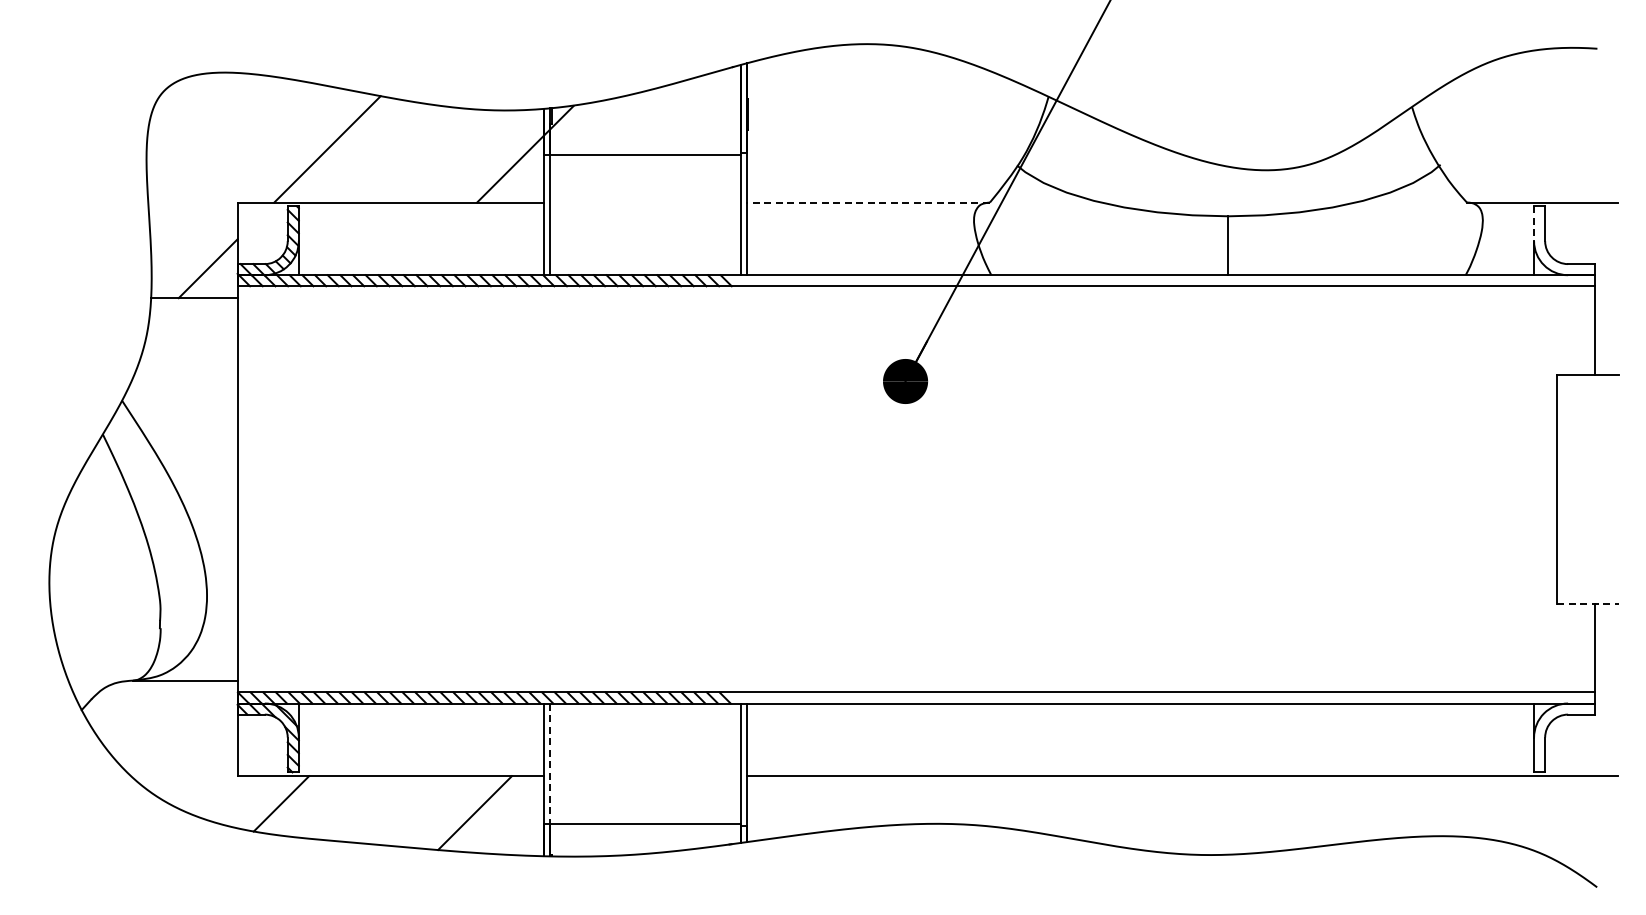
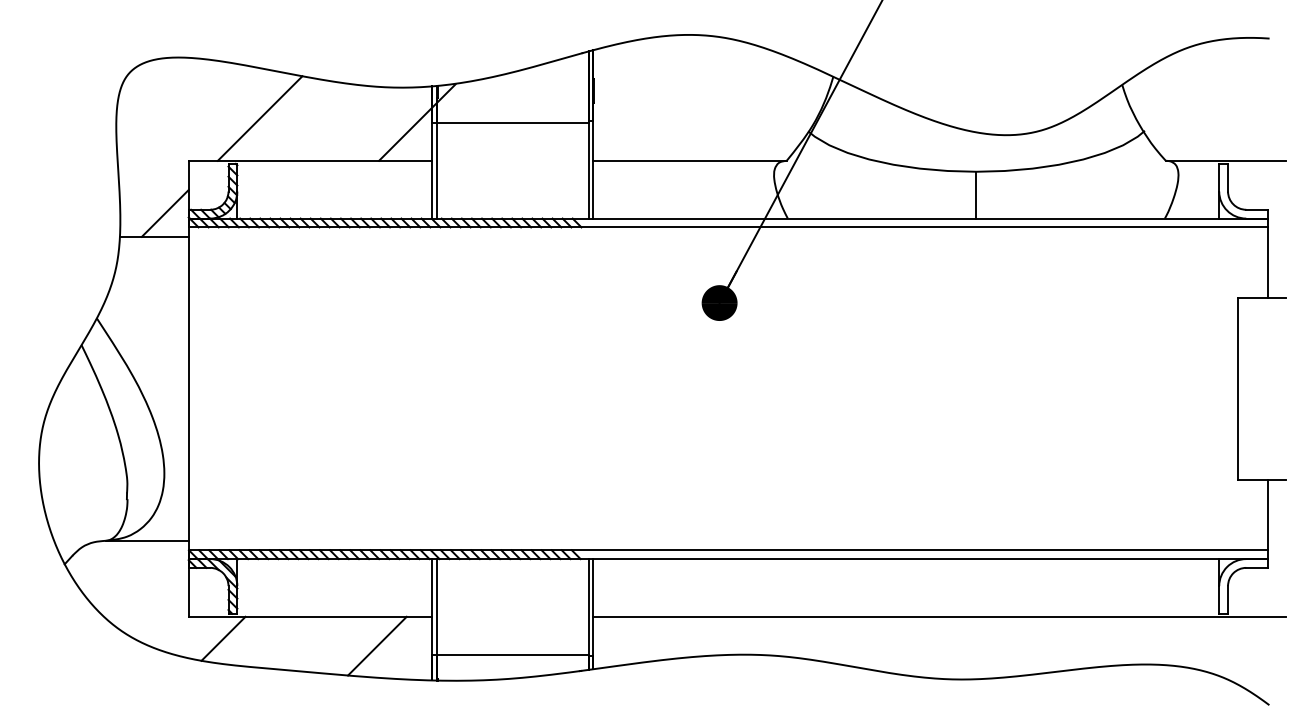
line: (868, 202) -> (690, 160), dashed -> solid
line: (1534, 224) -> (1219, 178), dashed -> solid
line: (1587, 604) -> (1261, 480), dashed -> solid
line: (549, 764) -> (436, 607), dashed -> solid

